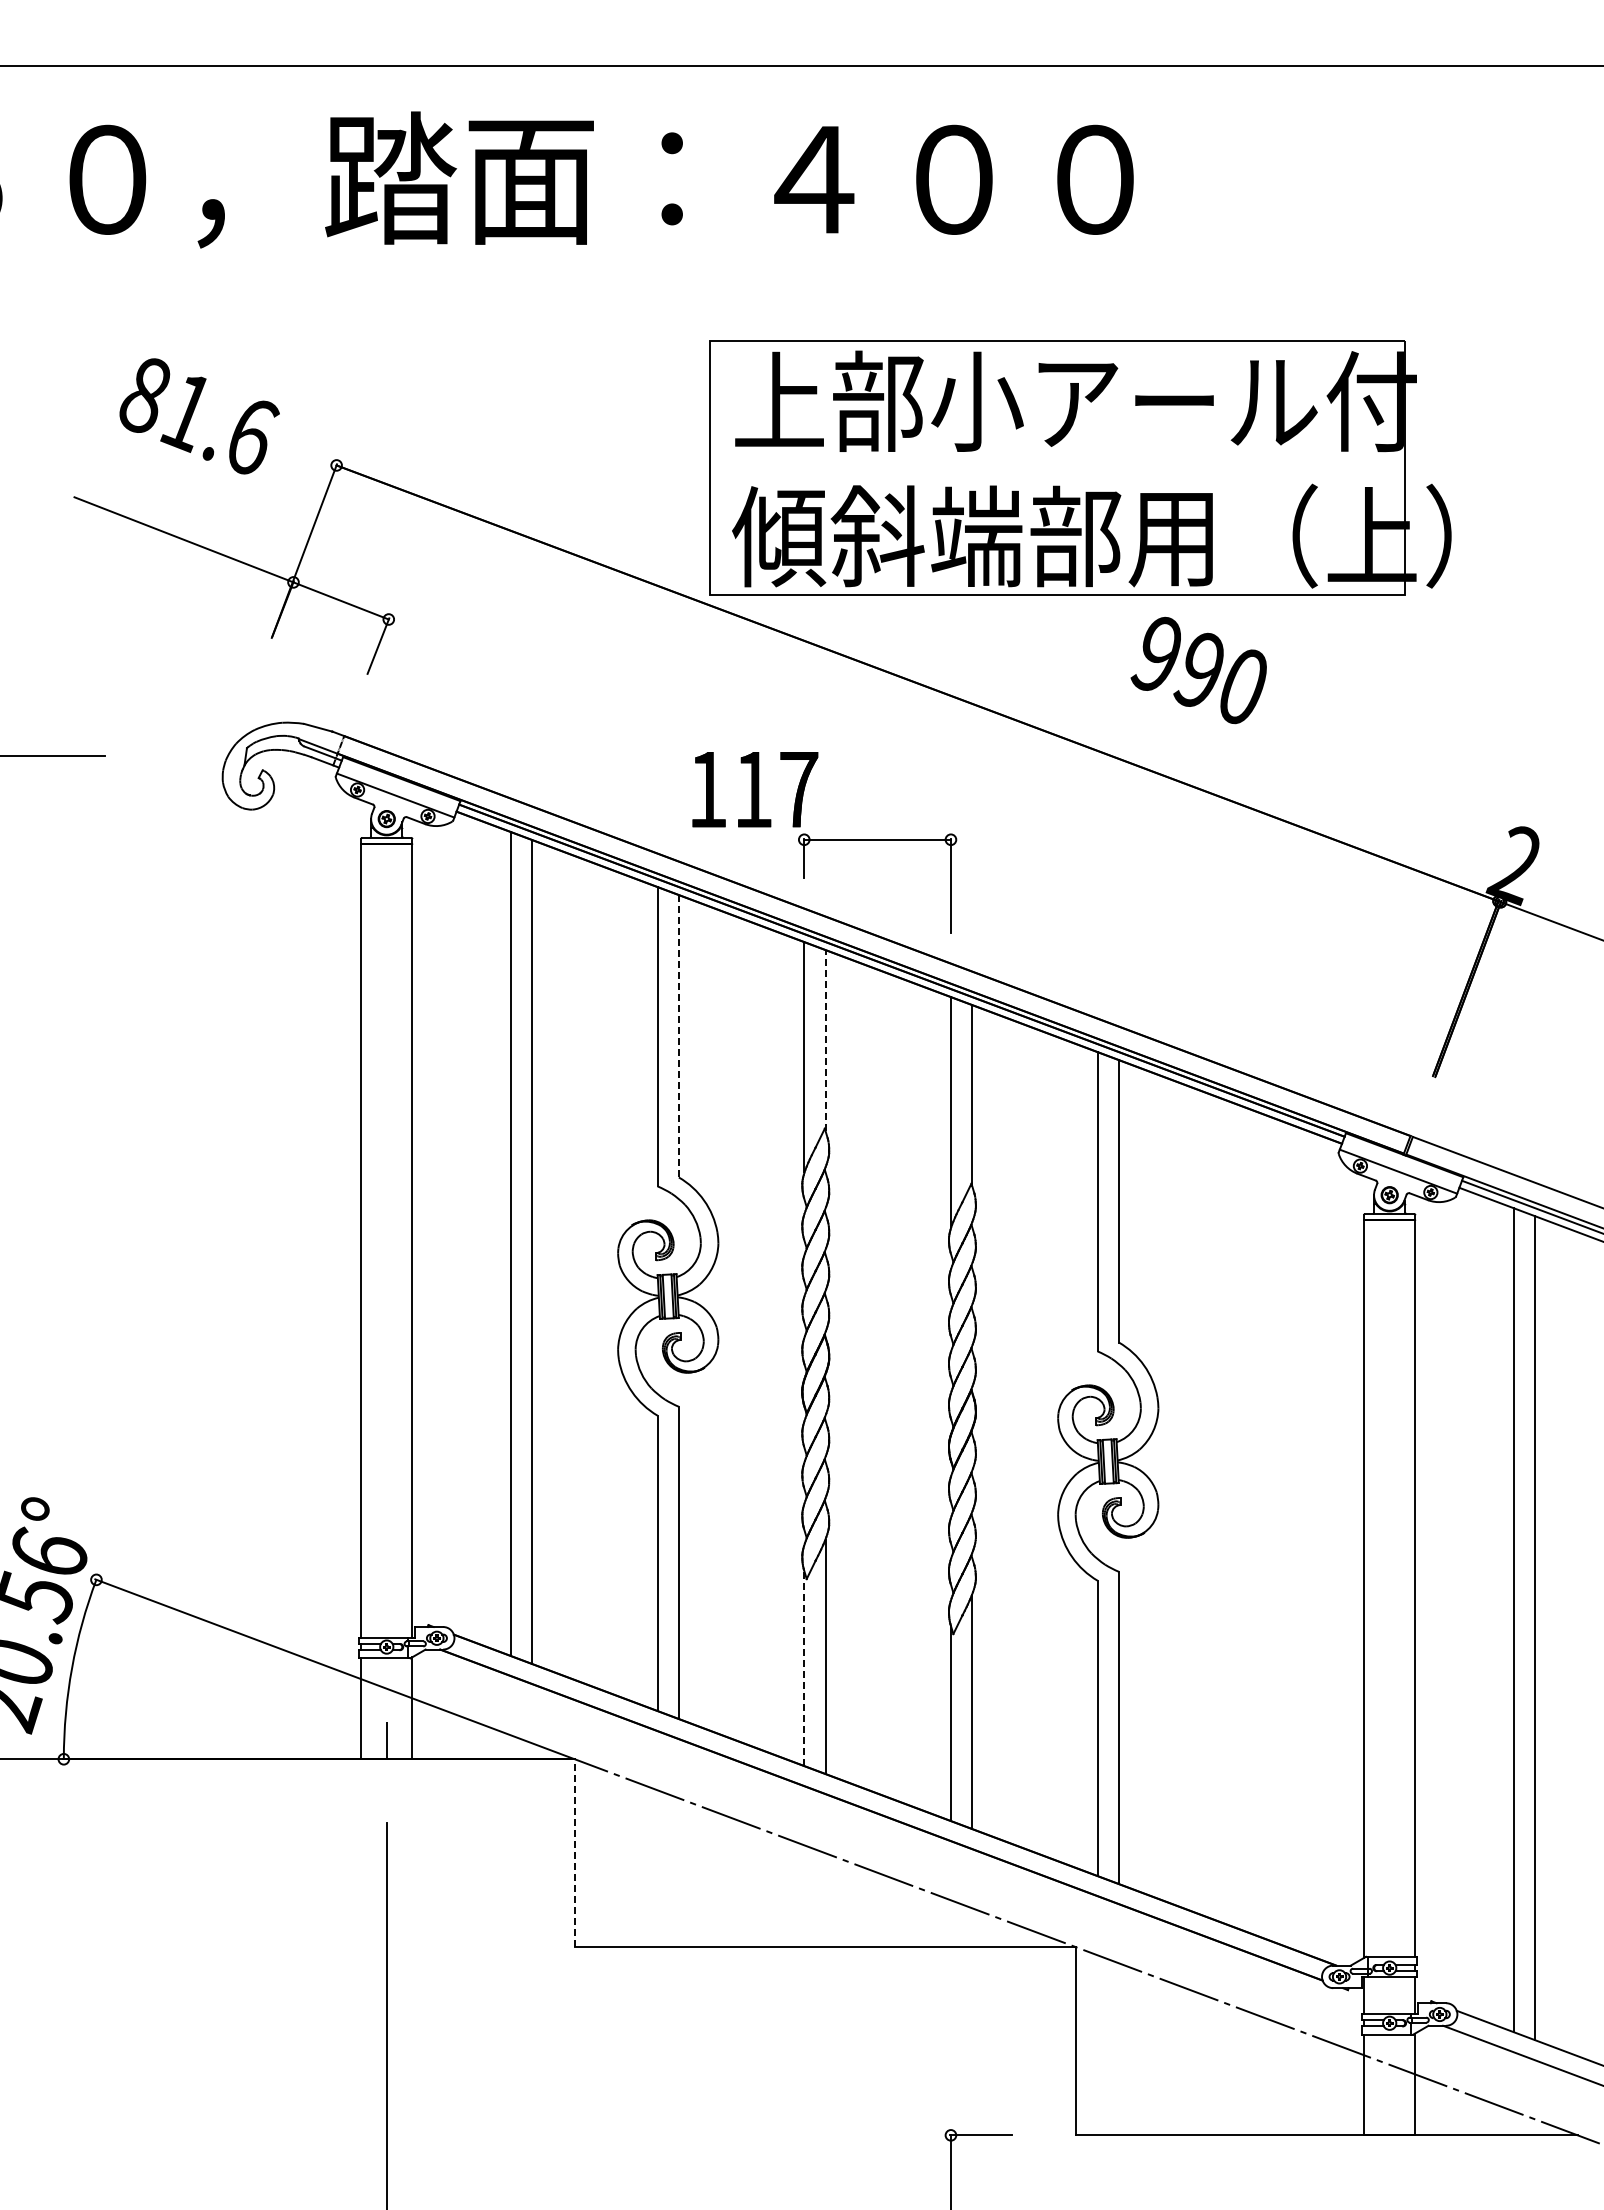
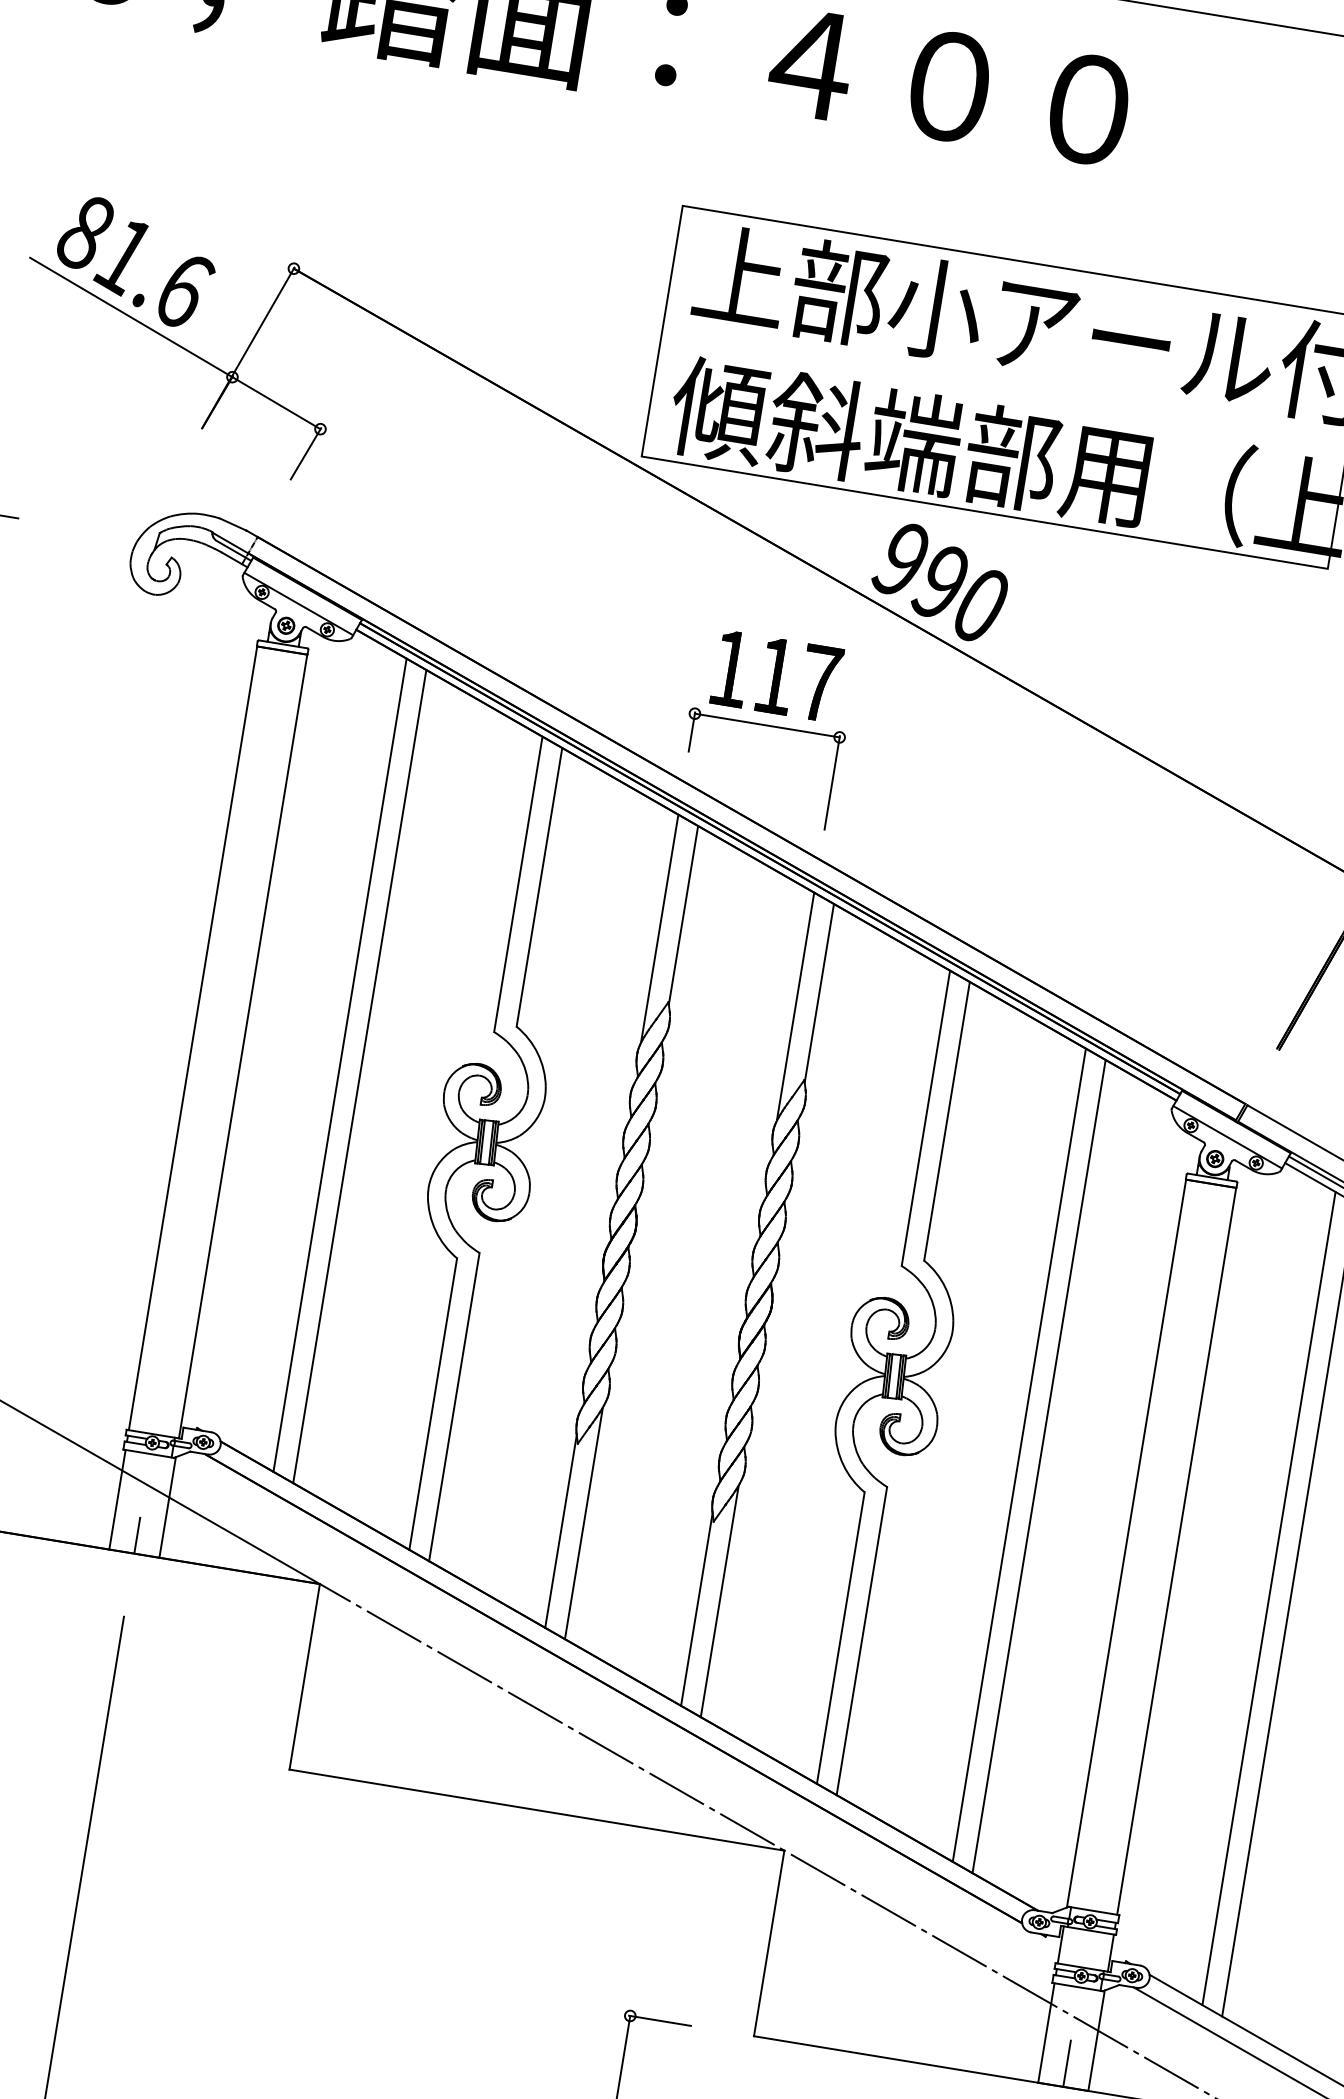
text: (199, 416) -> (135, 262), moved
text: (1198, 670) -> (939, 582), moved
text: (755, 789) -> (777, 676), moved
line: (678, 1035) -> (539, 886), dashed -> solid
line: (825, 1040) -> (683, 915), dashed -> solid
line: (1244, 1519) -> (1019, 1455), added
line: (1265, 1527) -> (1038, 1466), added
line: (804, 1668) -> (561, 1531), dashed -> solid
line: (574, 1852) -> (304, 1675), dashed -> solid
line: (1389, 2111) -> (1066, 2063), added

